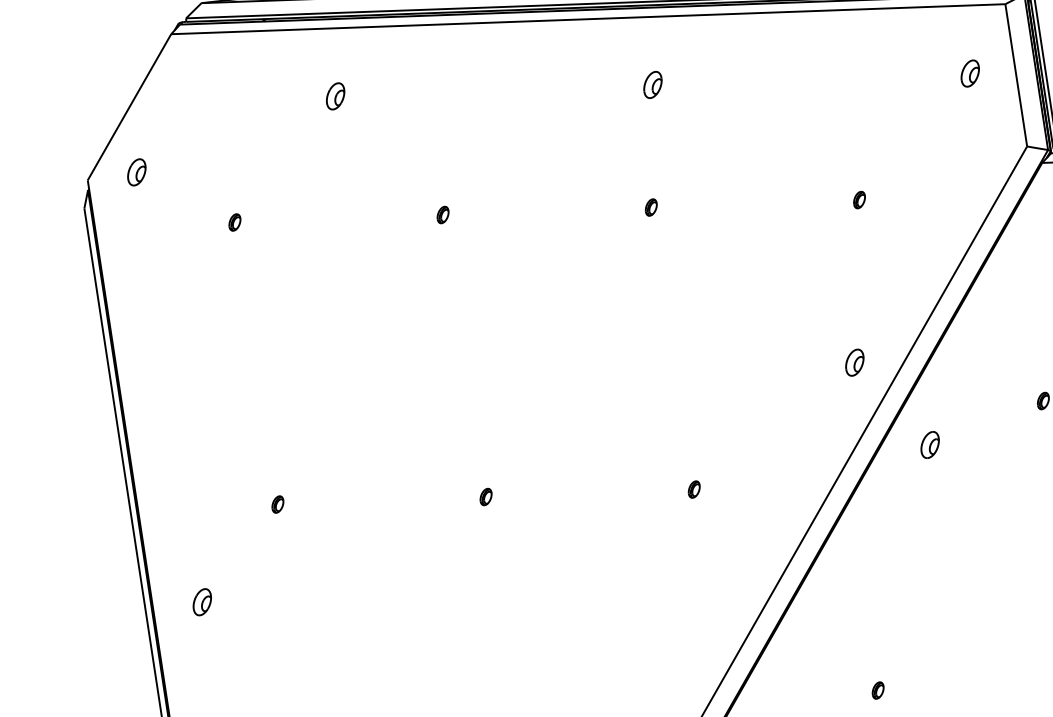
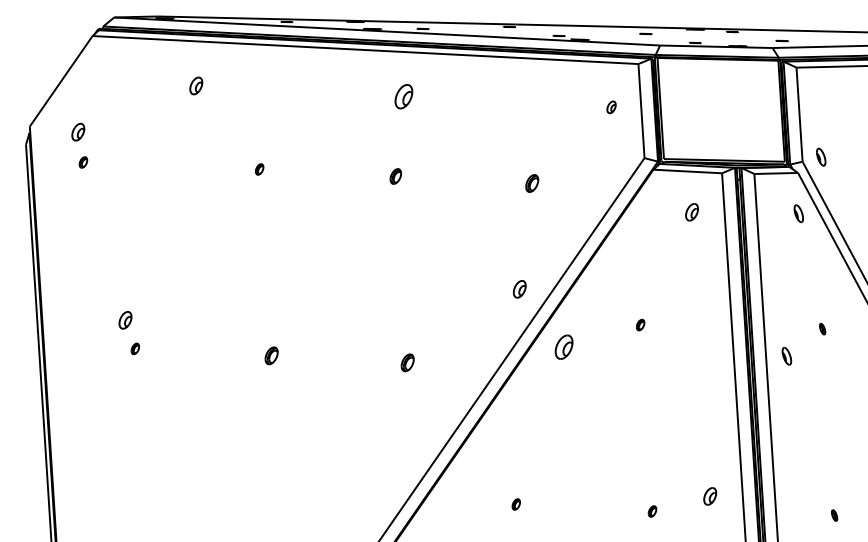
part: (970, 73) -> (611, 107), size x0.7
part: (652, 84) -> (403, 96), size x1.4
part: (137, 171) -> (78, 131), moved
part: (858, 200) -> (531, 183), size x1.6
part: (650, 207) -> (395, 176), size x1.4
part: (235, 222) -> (83, 162), moved
part: (930, 445) -> (564, 347), size x1.4
part: (693, 488) -> (407, 362), size x1.6
part: (485, 496) -> (271, 355), size x1.6
part: (202, 602) -> (125, 320), moved

